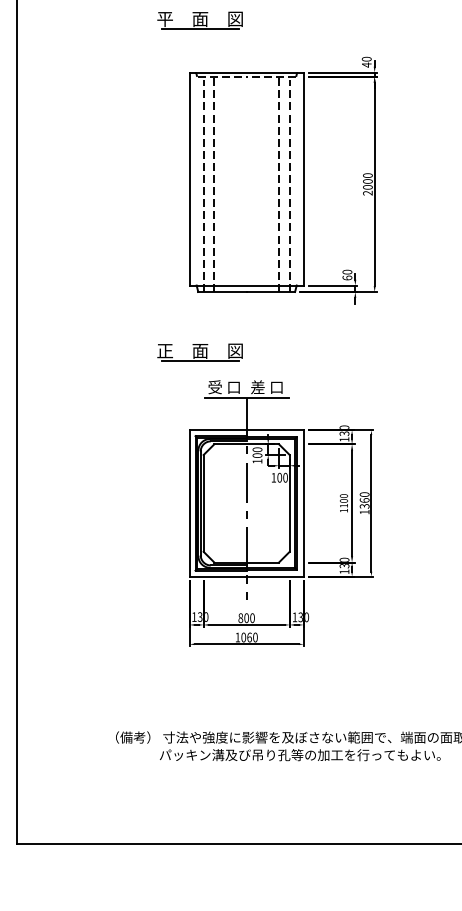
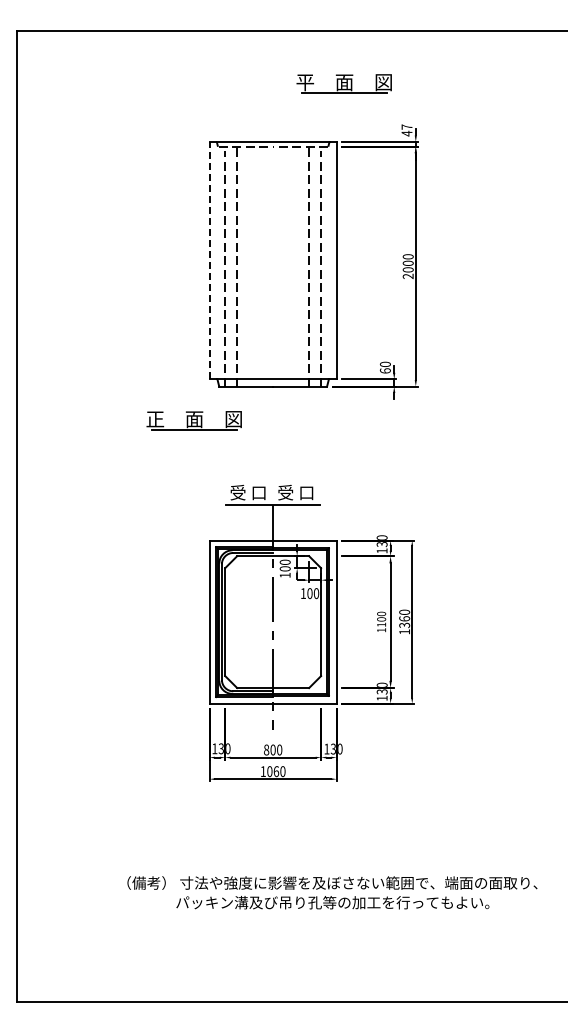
part: (199, 20) -> (343, 83), moved
text: (366, 58) -> (406, 126), 40 -> 47
line: (189, 178) -> (209, 260), solid -> dashed
part: (199, 352) -> (193, 420), moved
text: (257, 387) -> (285, 492), 差 口 -> 受 口

